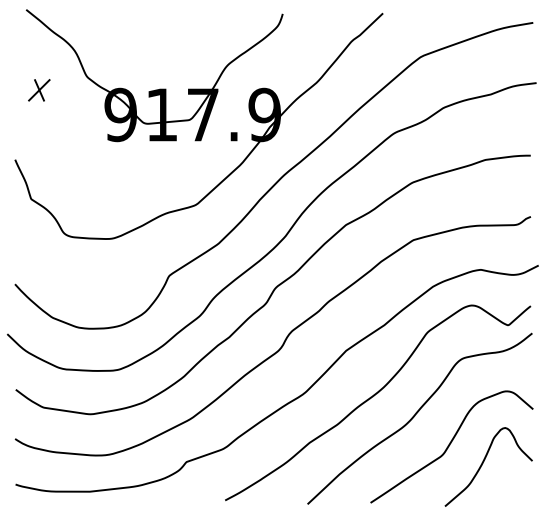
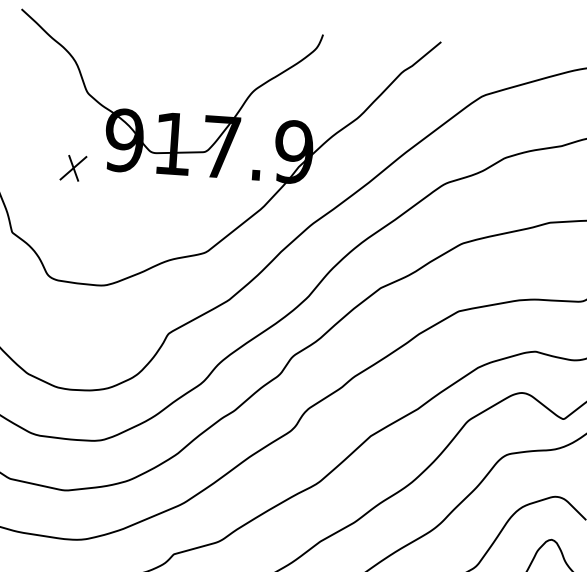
part: (39, 90) -> (73, 168), moved

